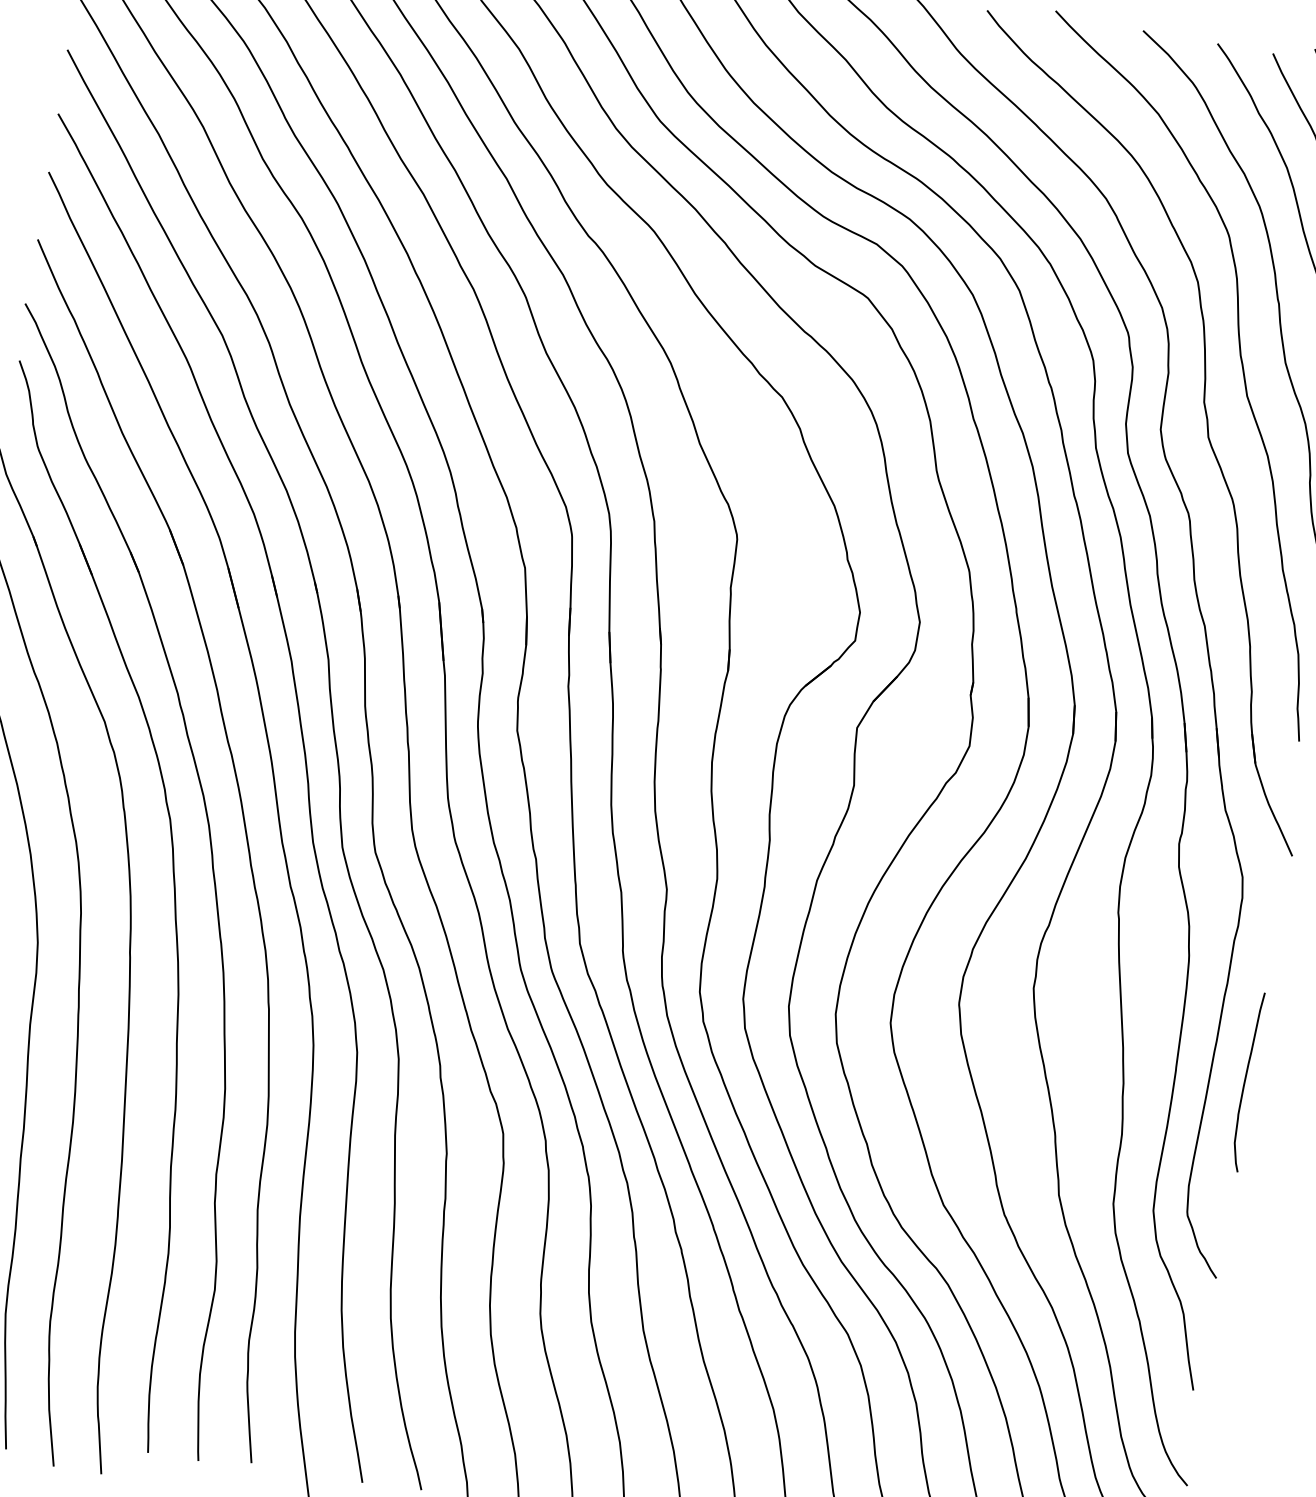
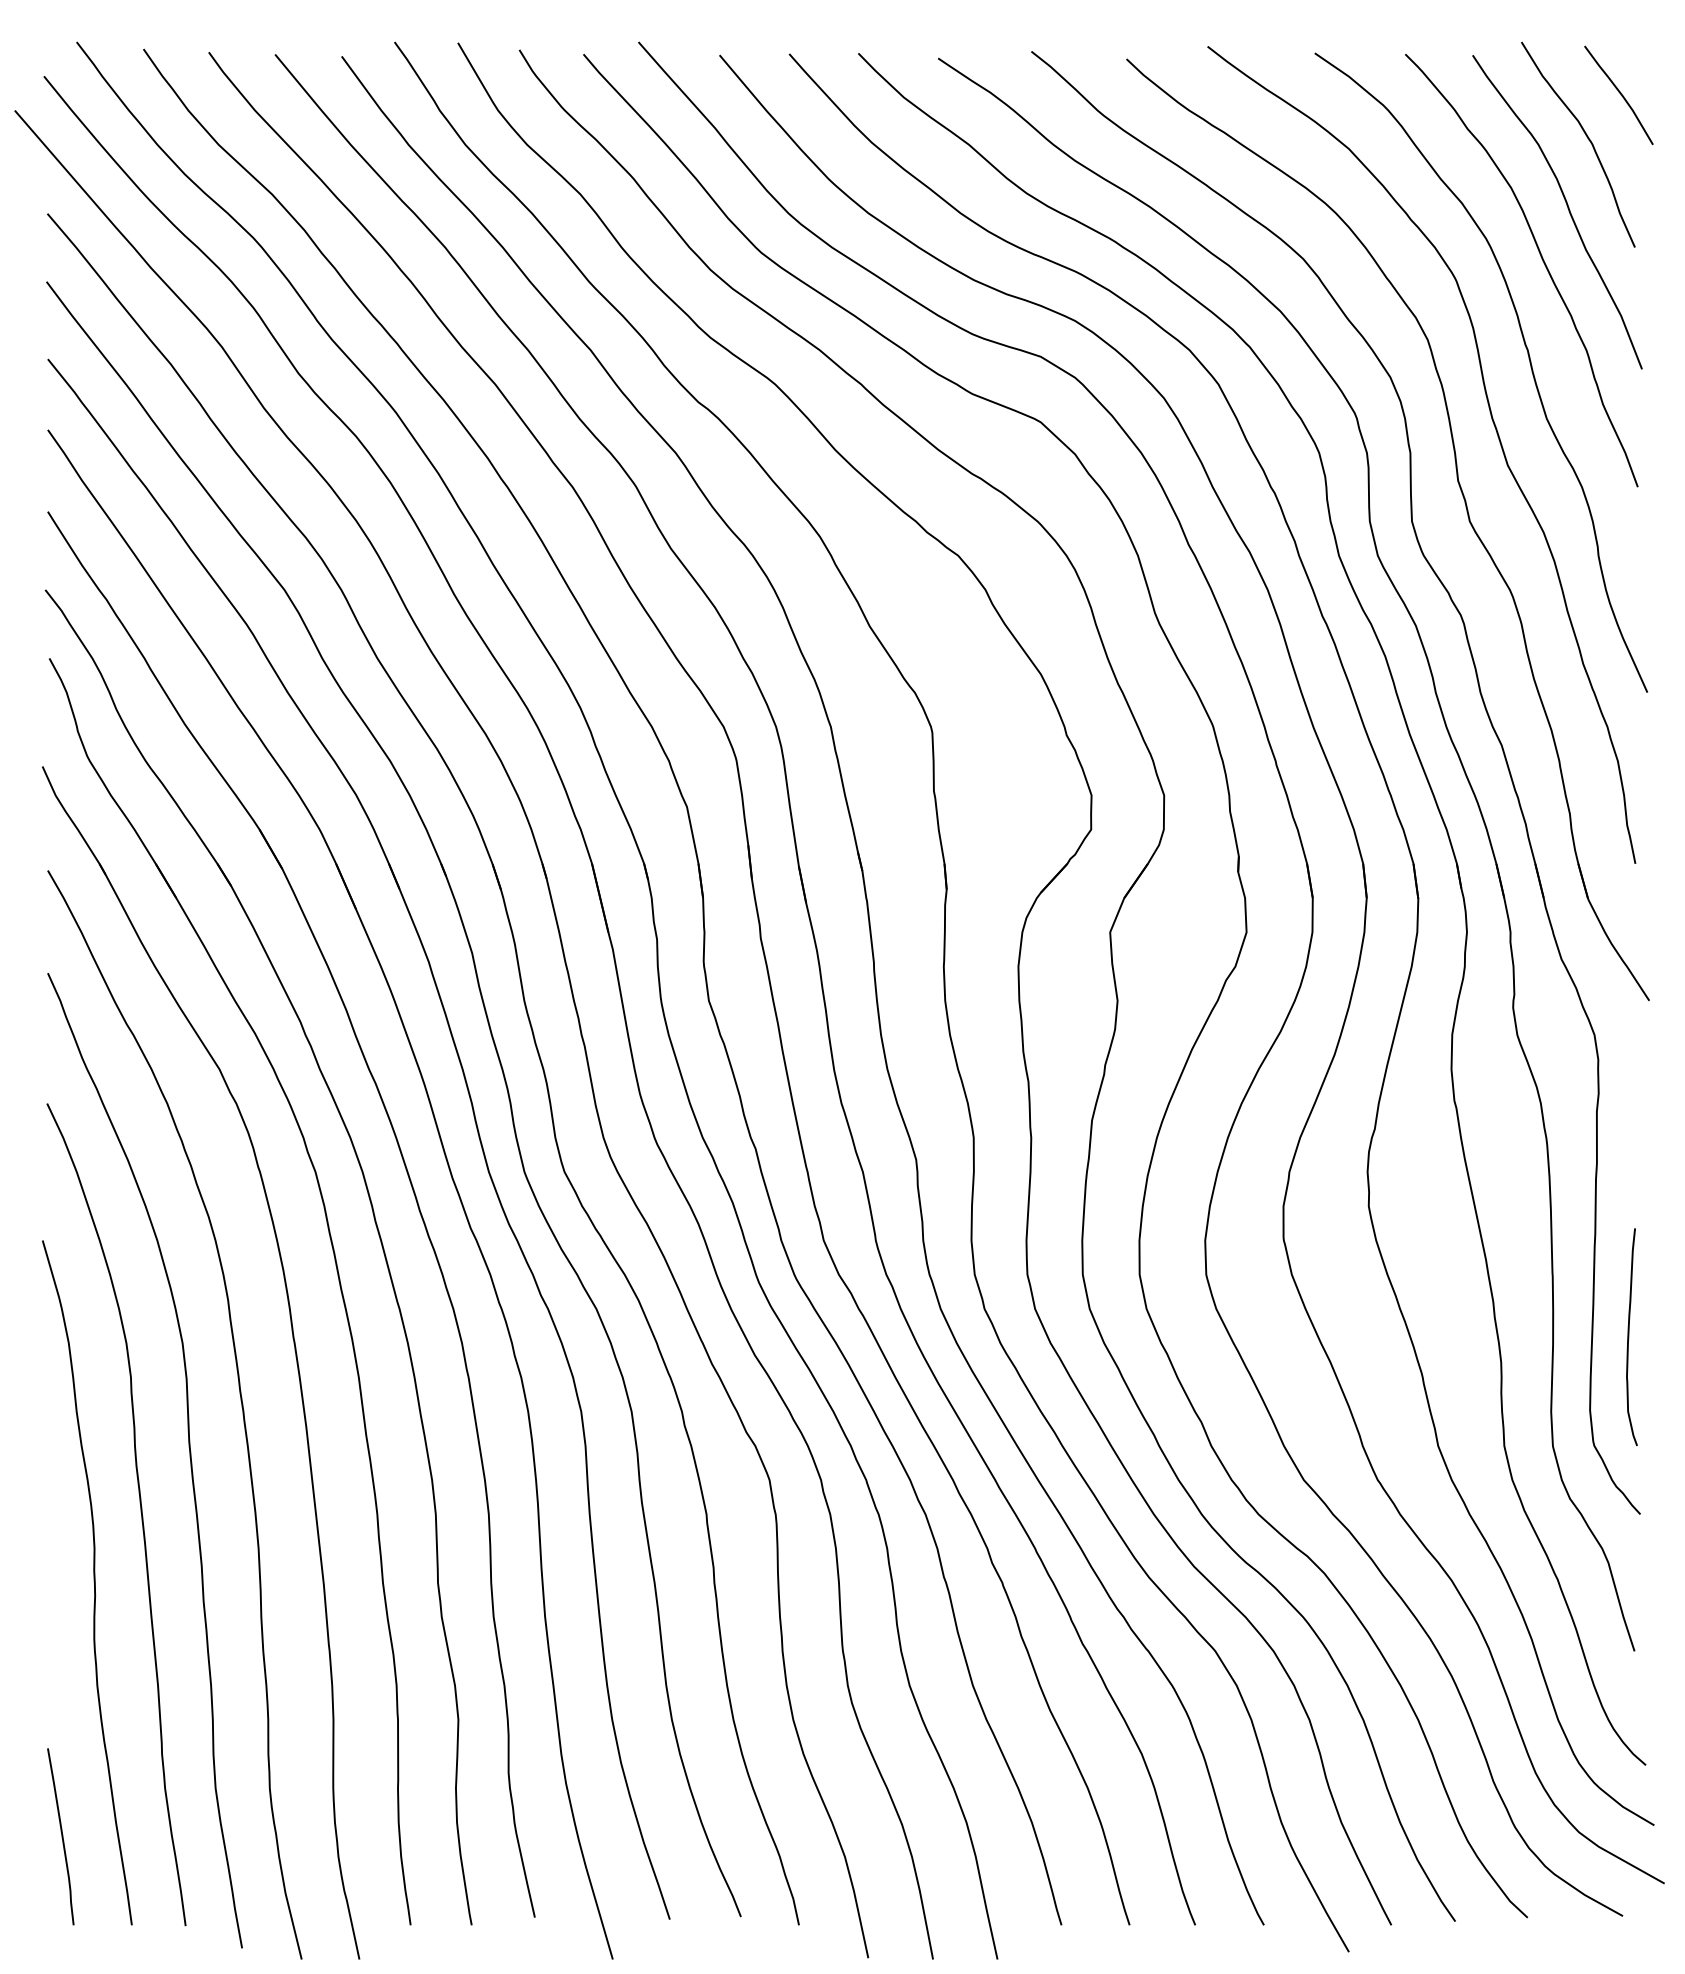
curve: (1245, 1081) -> (1629, 1337), moved

